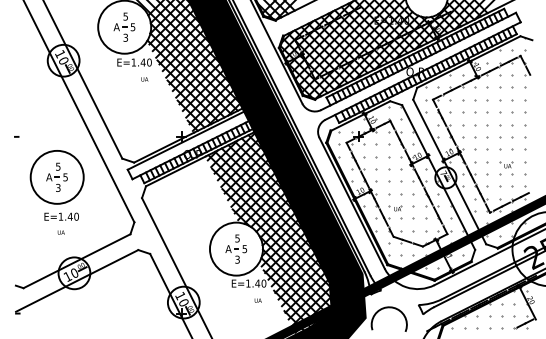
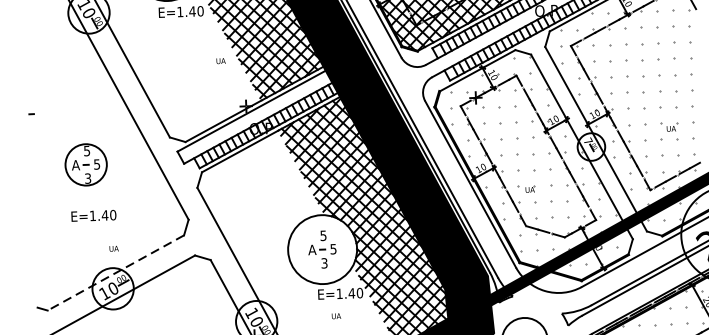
text: (144, 79) -> (220, 61), moved
circle: (56, 176) -> (85, 163), size x0.6
text: (60, 232) -> (113, 248), moved
line: (77, 261) -> (116, 273), solid -> dashed
text: (257, 300) -> (335, 316), moved

